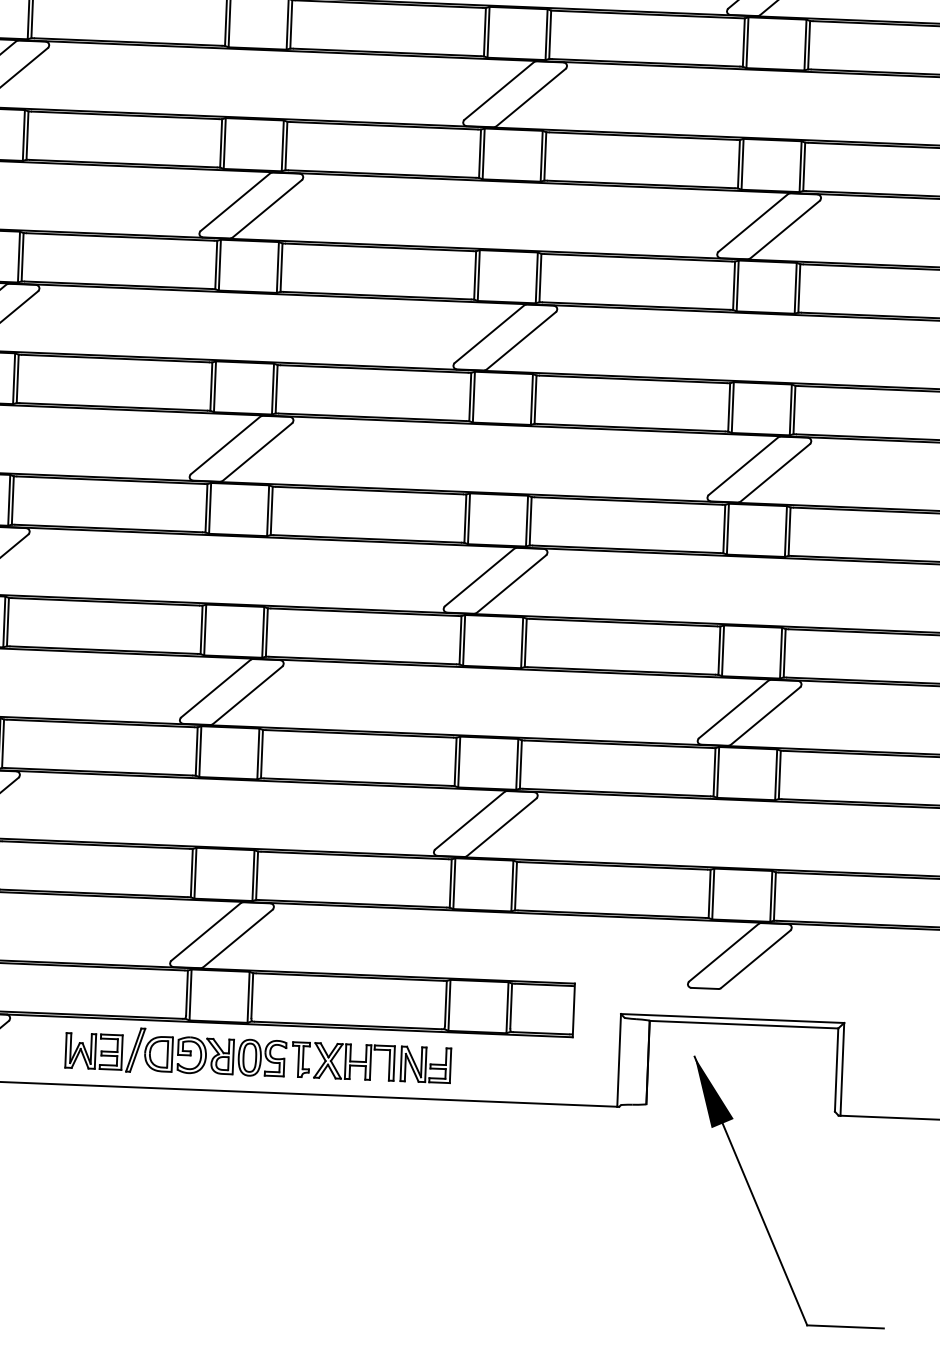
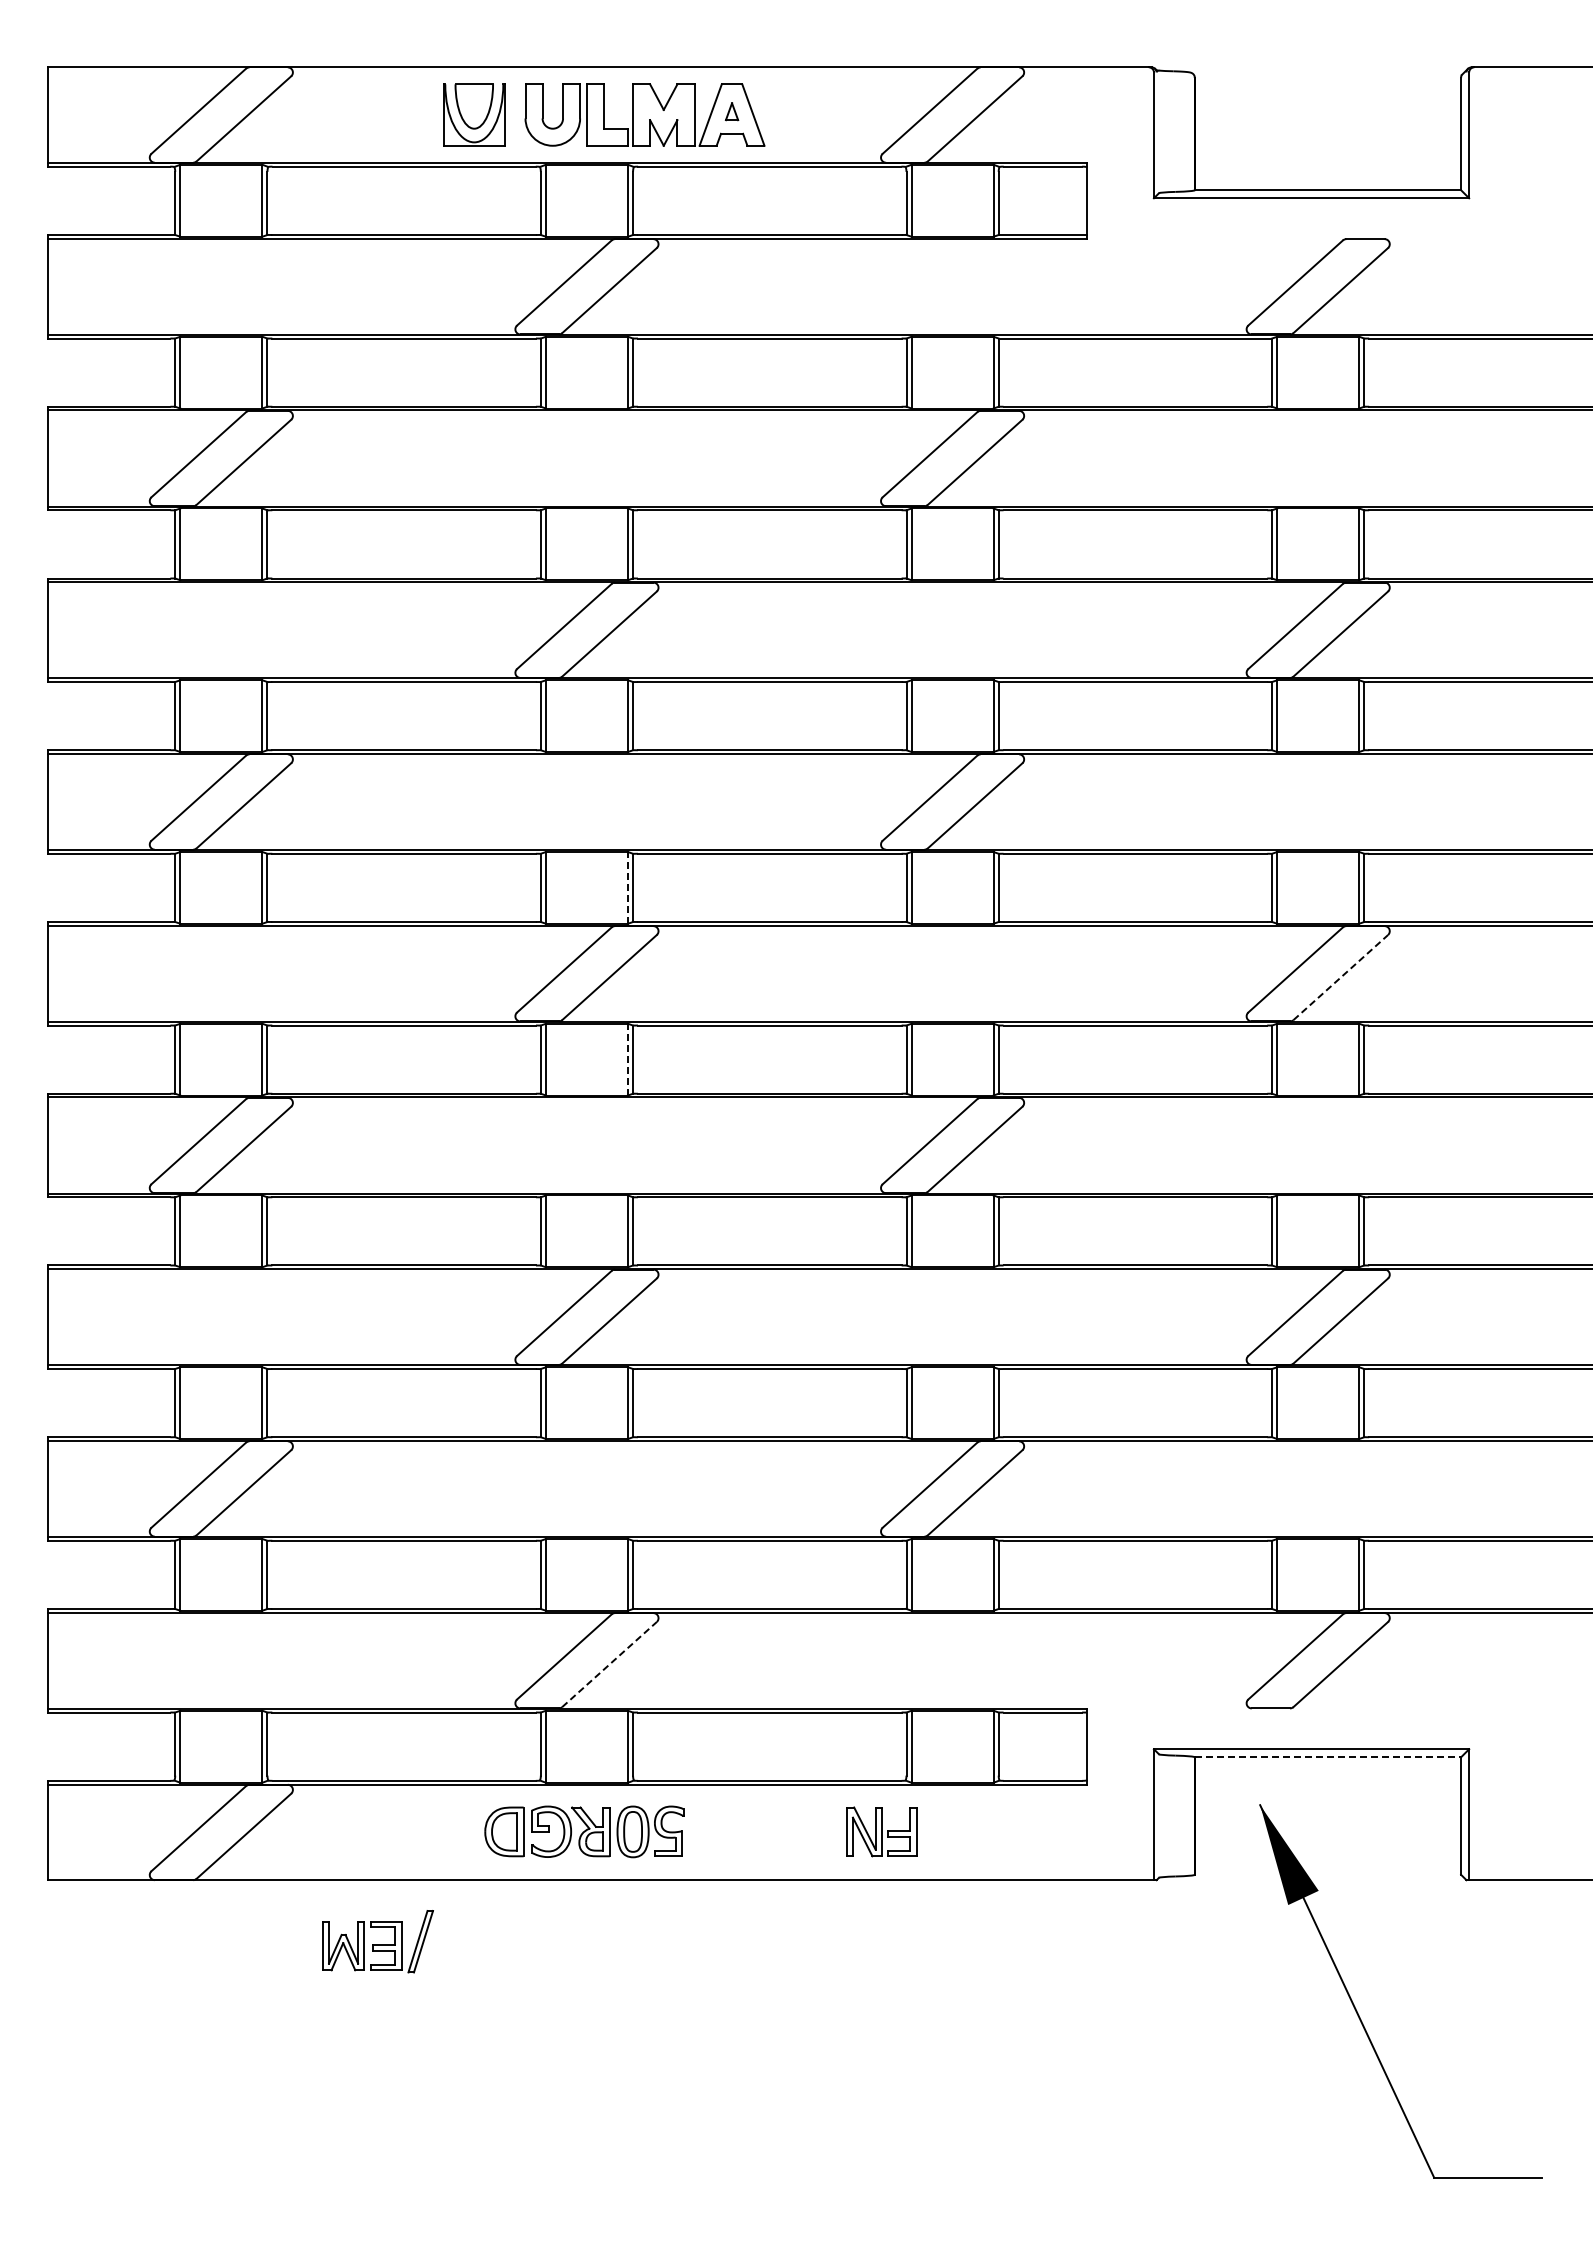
line: (272, 388) -> (627, 887), solid -> dashed
line: (775, 472) -> (1340, 977), solid -> dashed
line: (267, 510) -> (627, 1059), solid -> dashed
line: (237, 938) -> (609, 1664), solid -> dashed
line: (744, 1024) -> (1328, 1757), solid -> dashed
part: (105, 1048) -> (377, 1941), moved
part: (342, 1061) -> (764, 1831), removed

